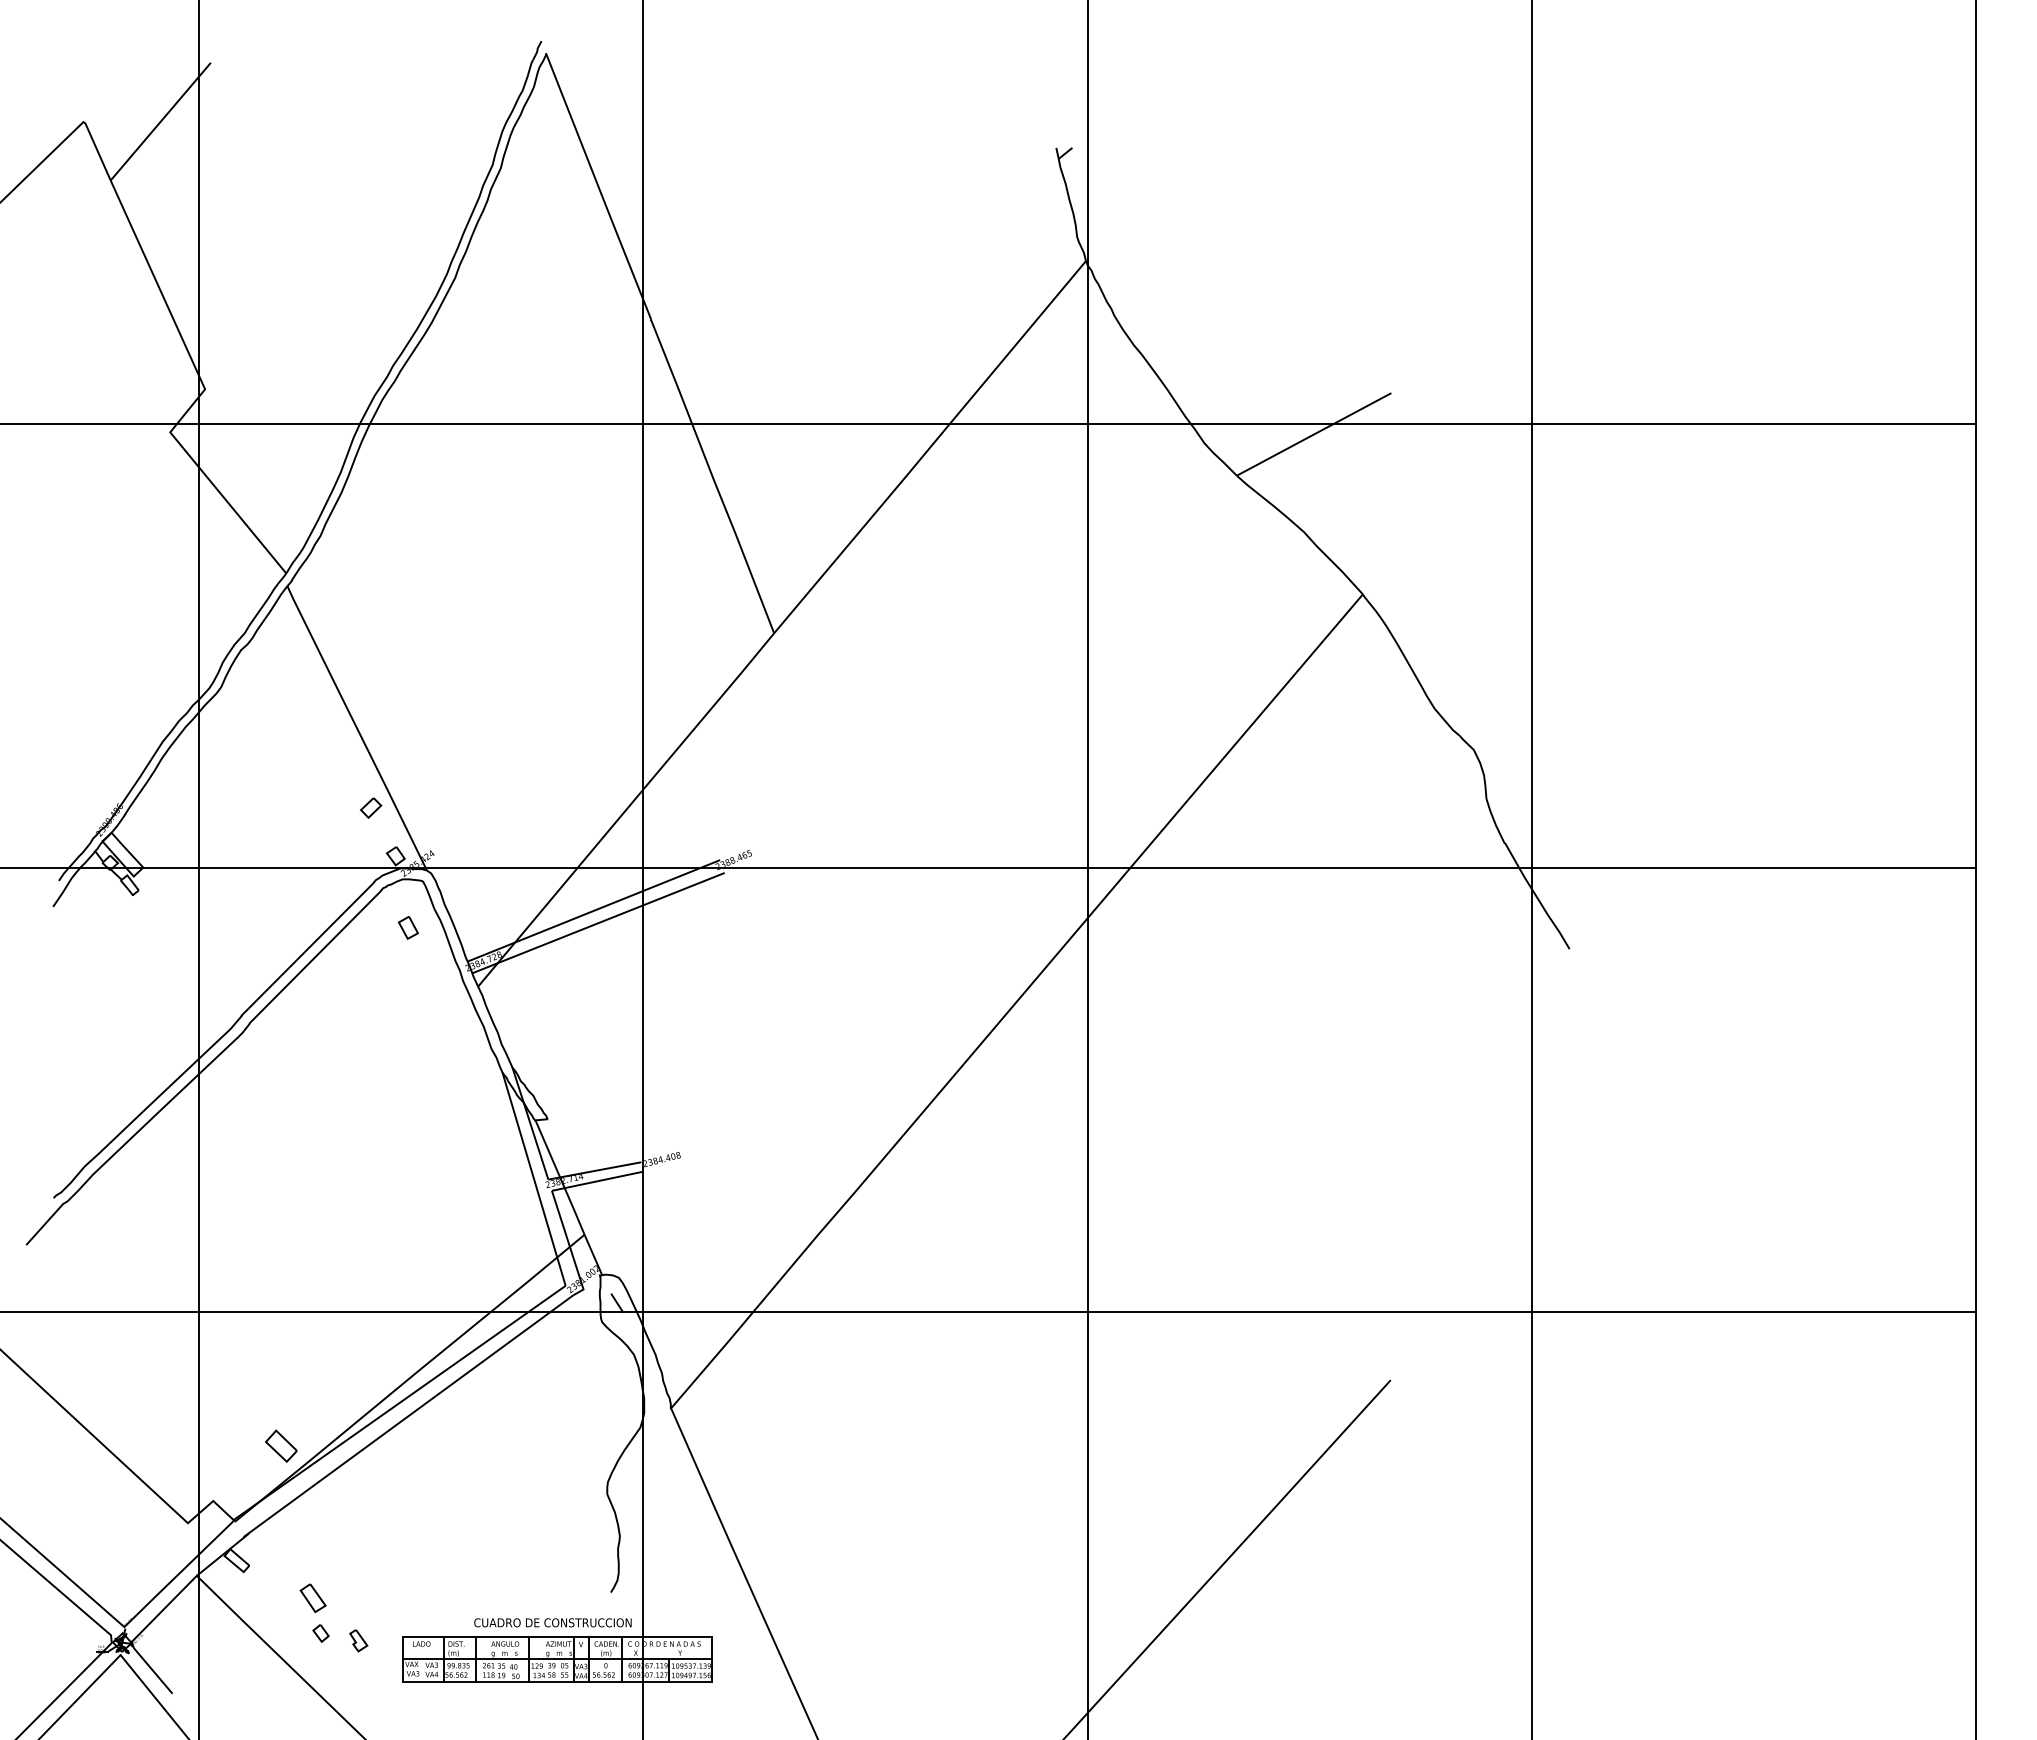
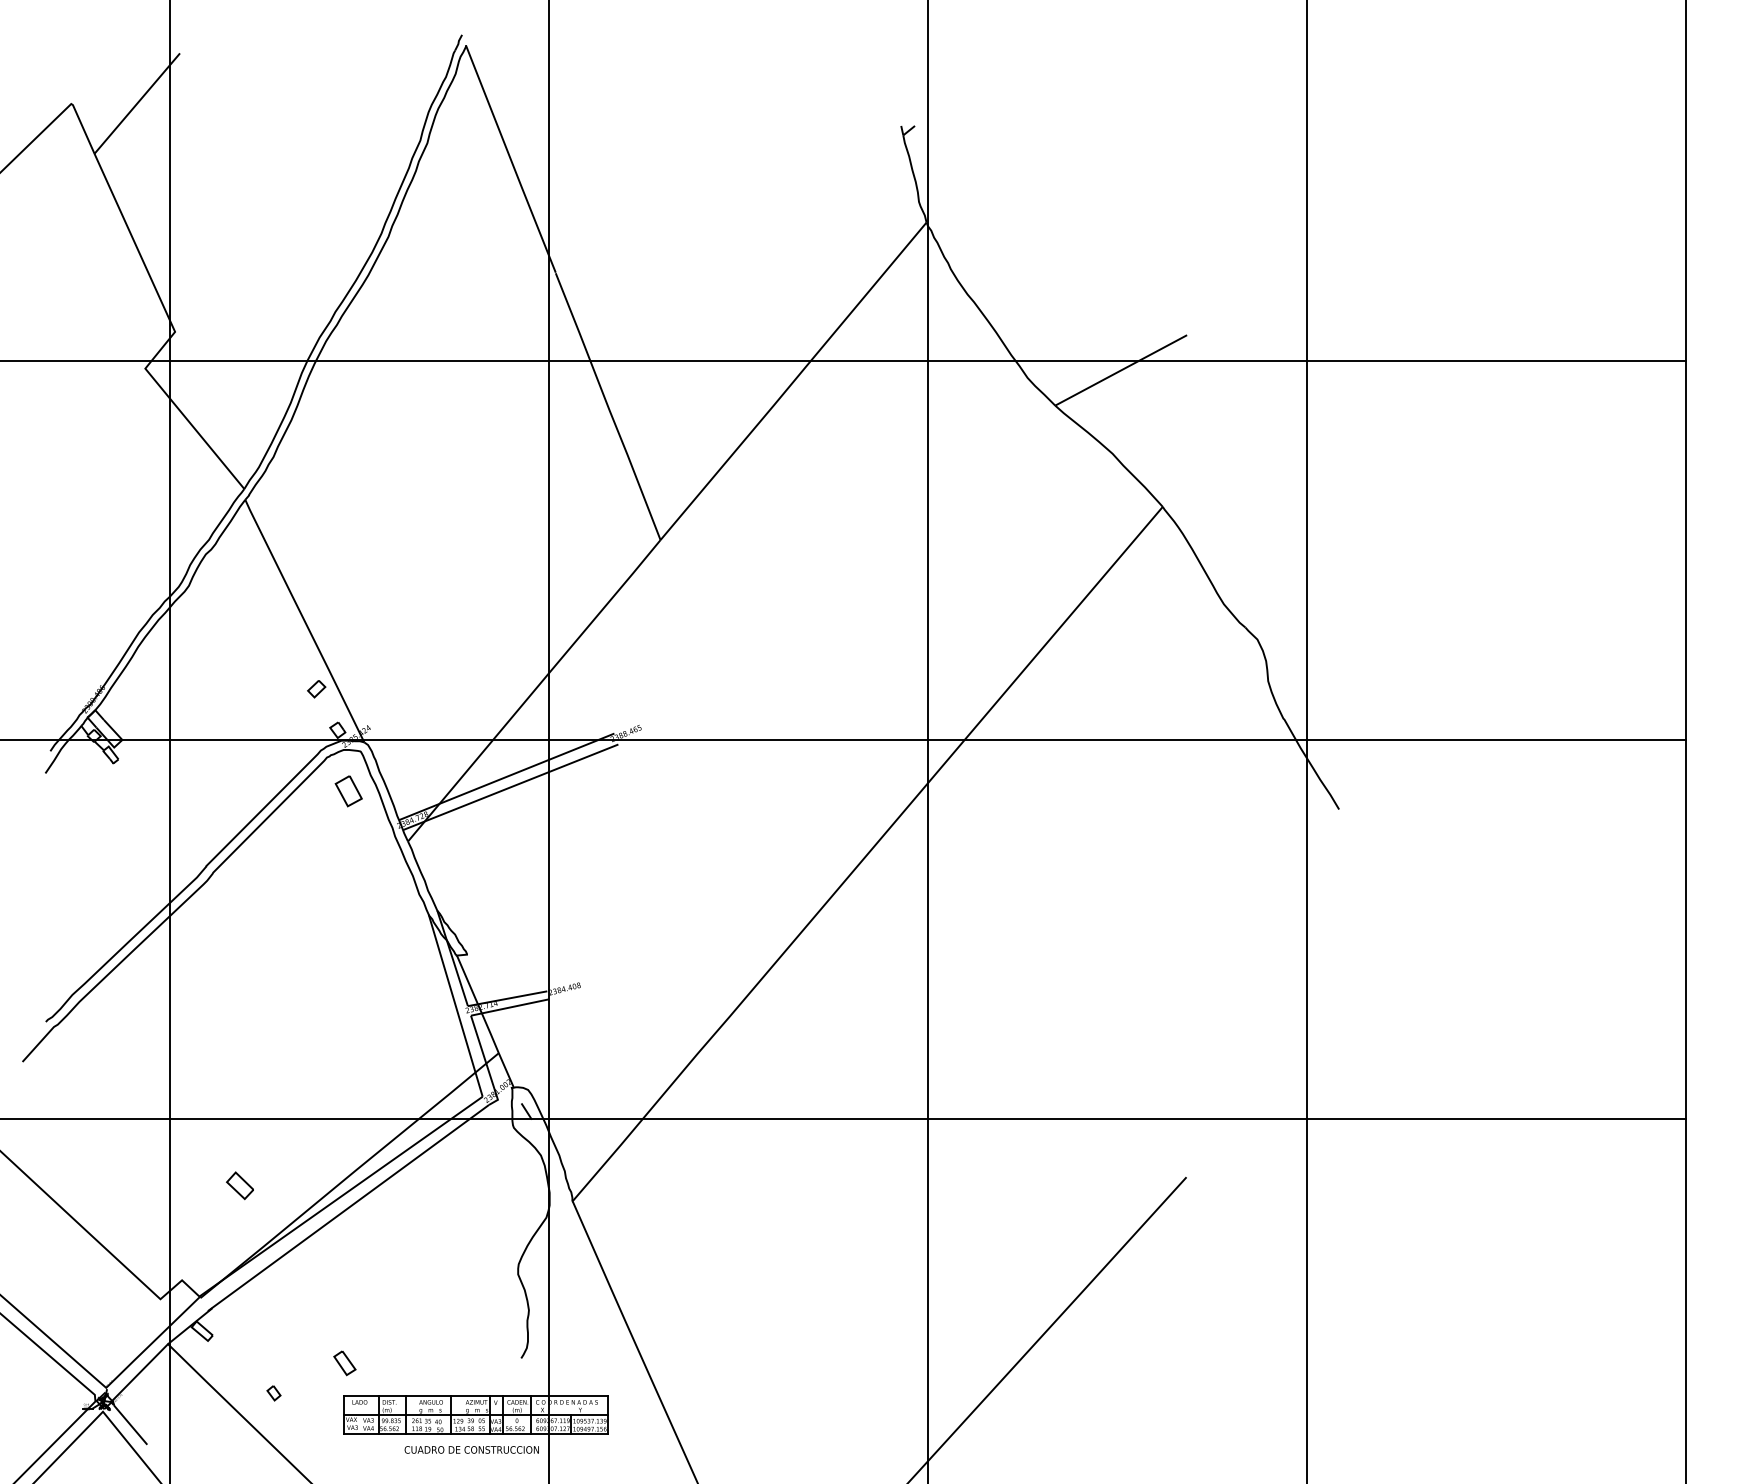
part: (407, 927) -> (347, 791), size x1.6
part: (281, 1445) -> (240, 1185), moved
part: (312, 1598) -> (344, 1363), moved
text: (552, 1622) -> (471, 1449), moved
part: (358, 1640) -> (305, 1399), removed

